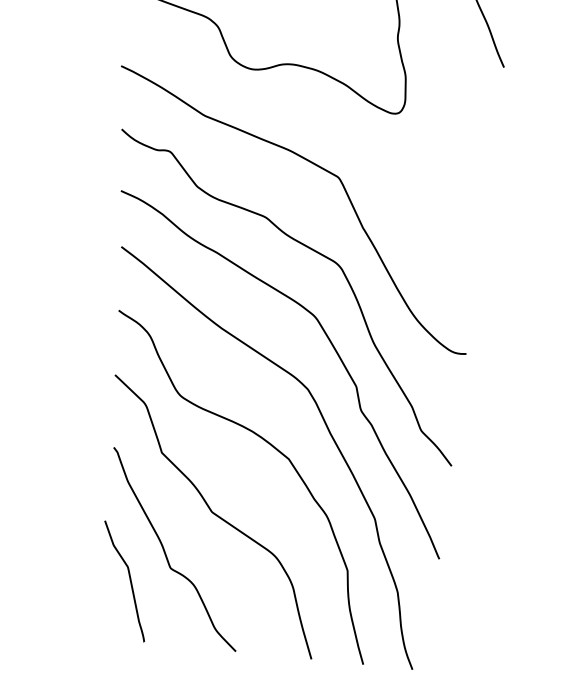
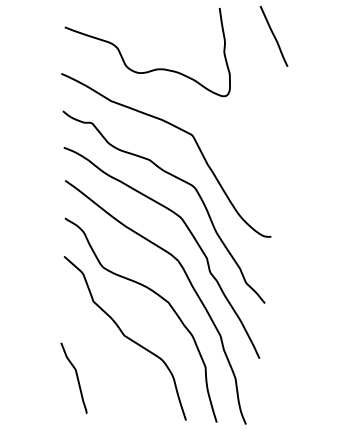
curve: (167, 552) -> (98, 360), removed

